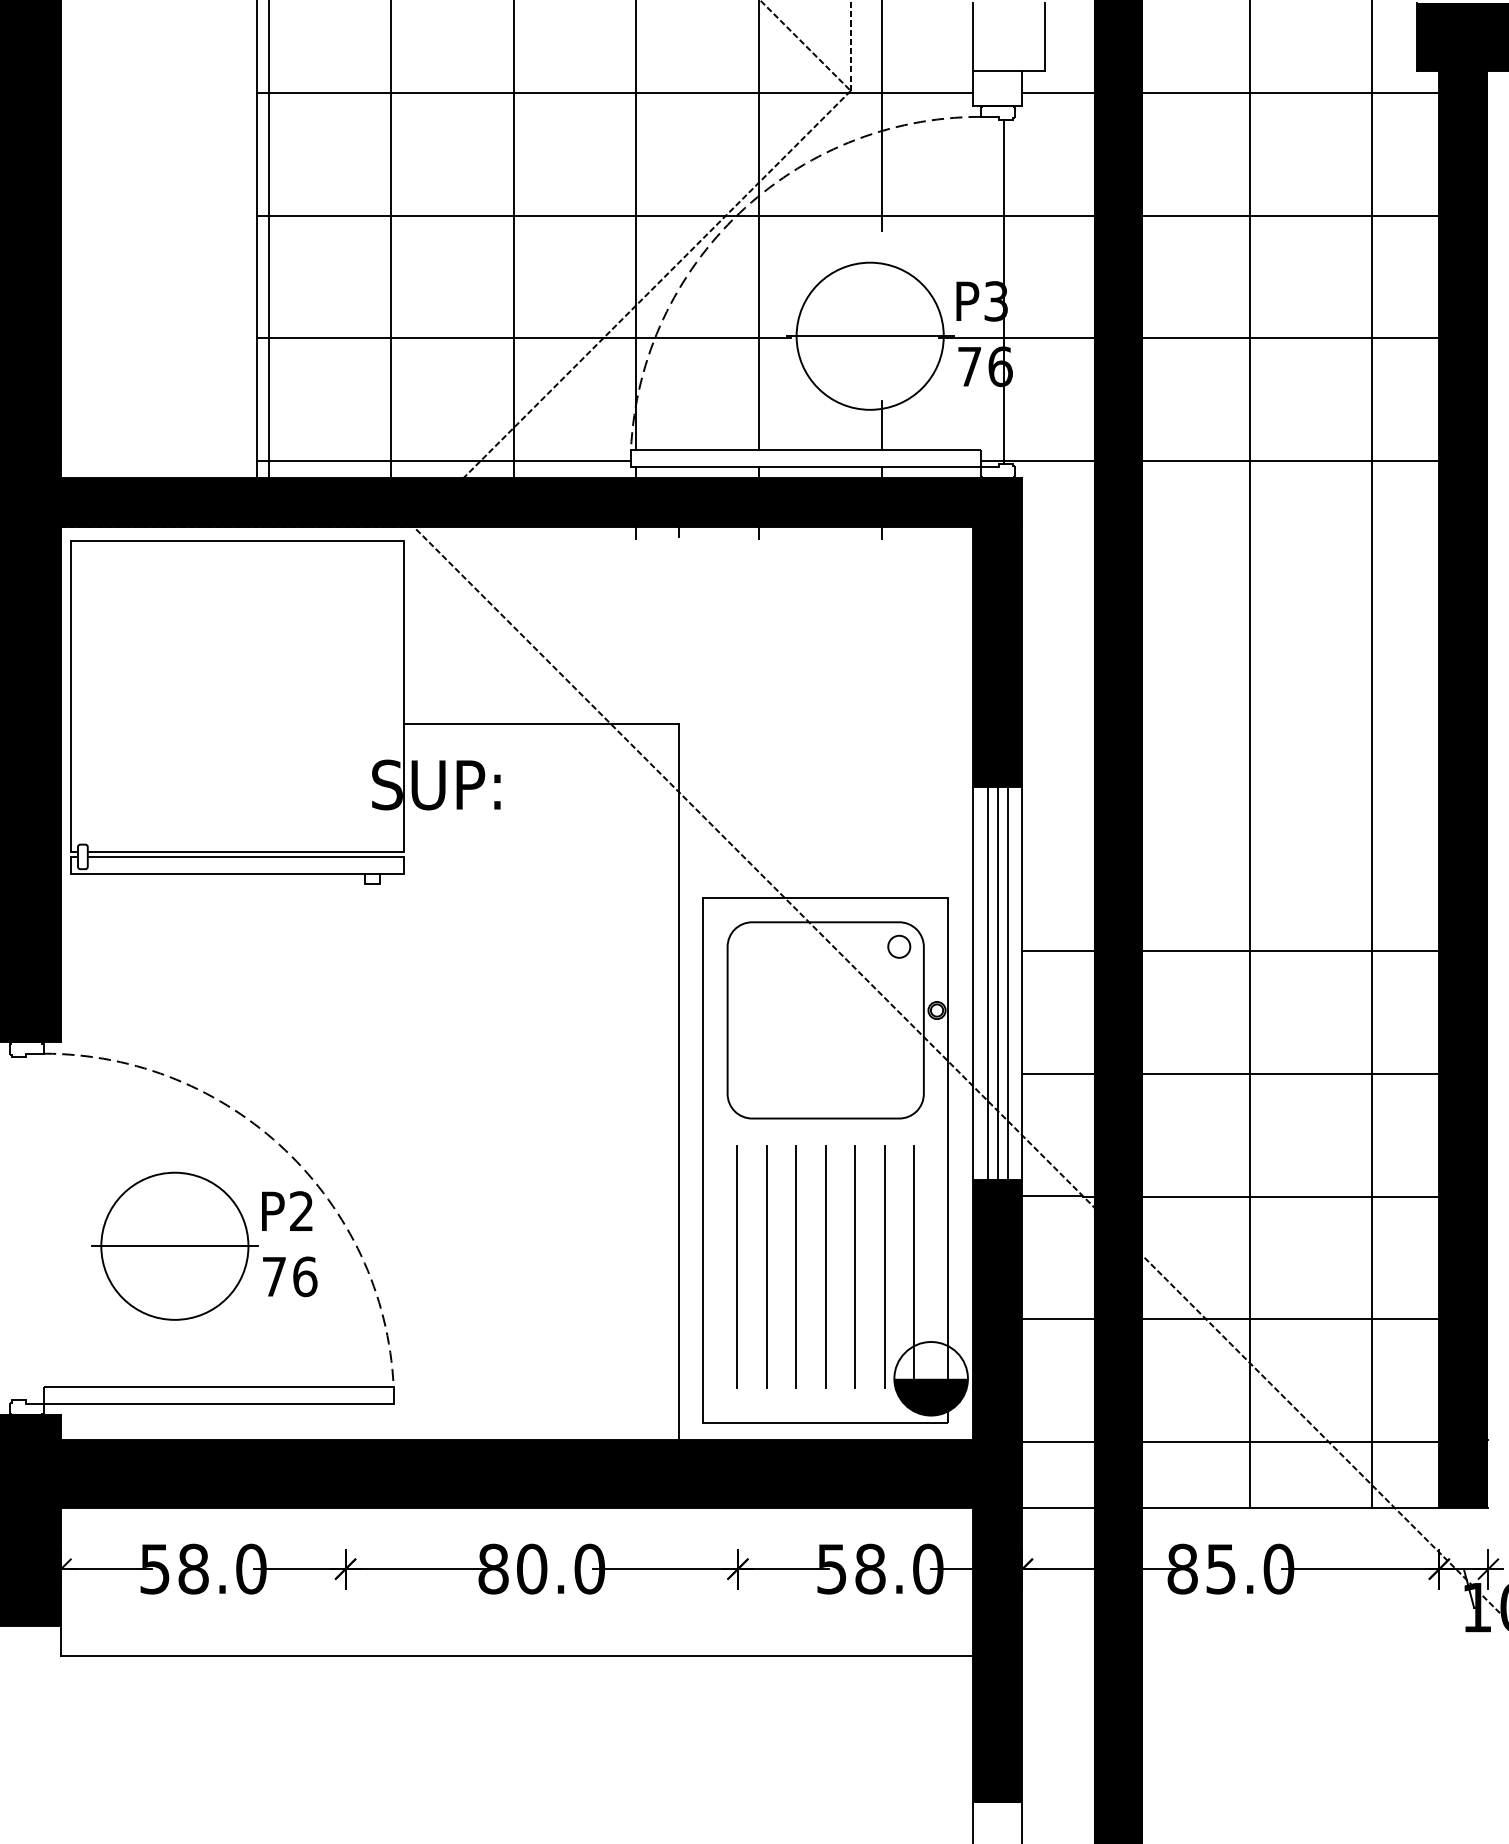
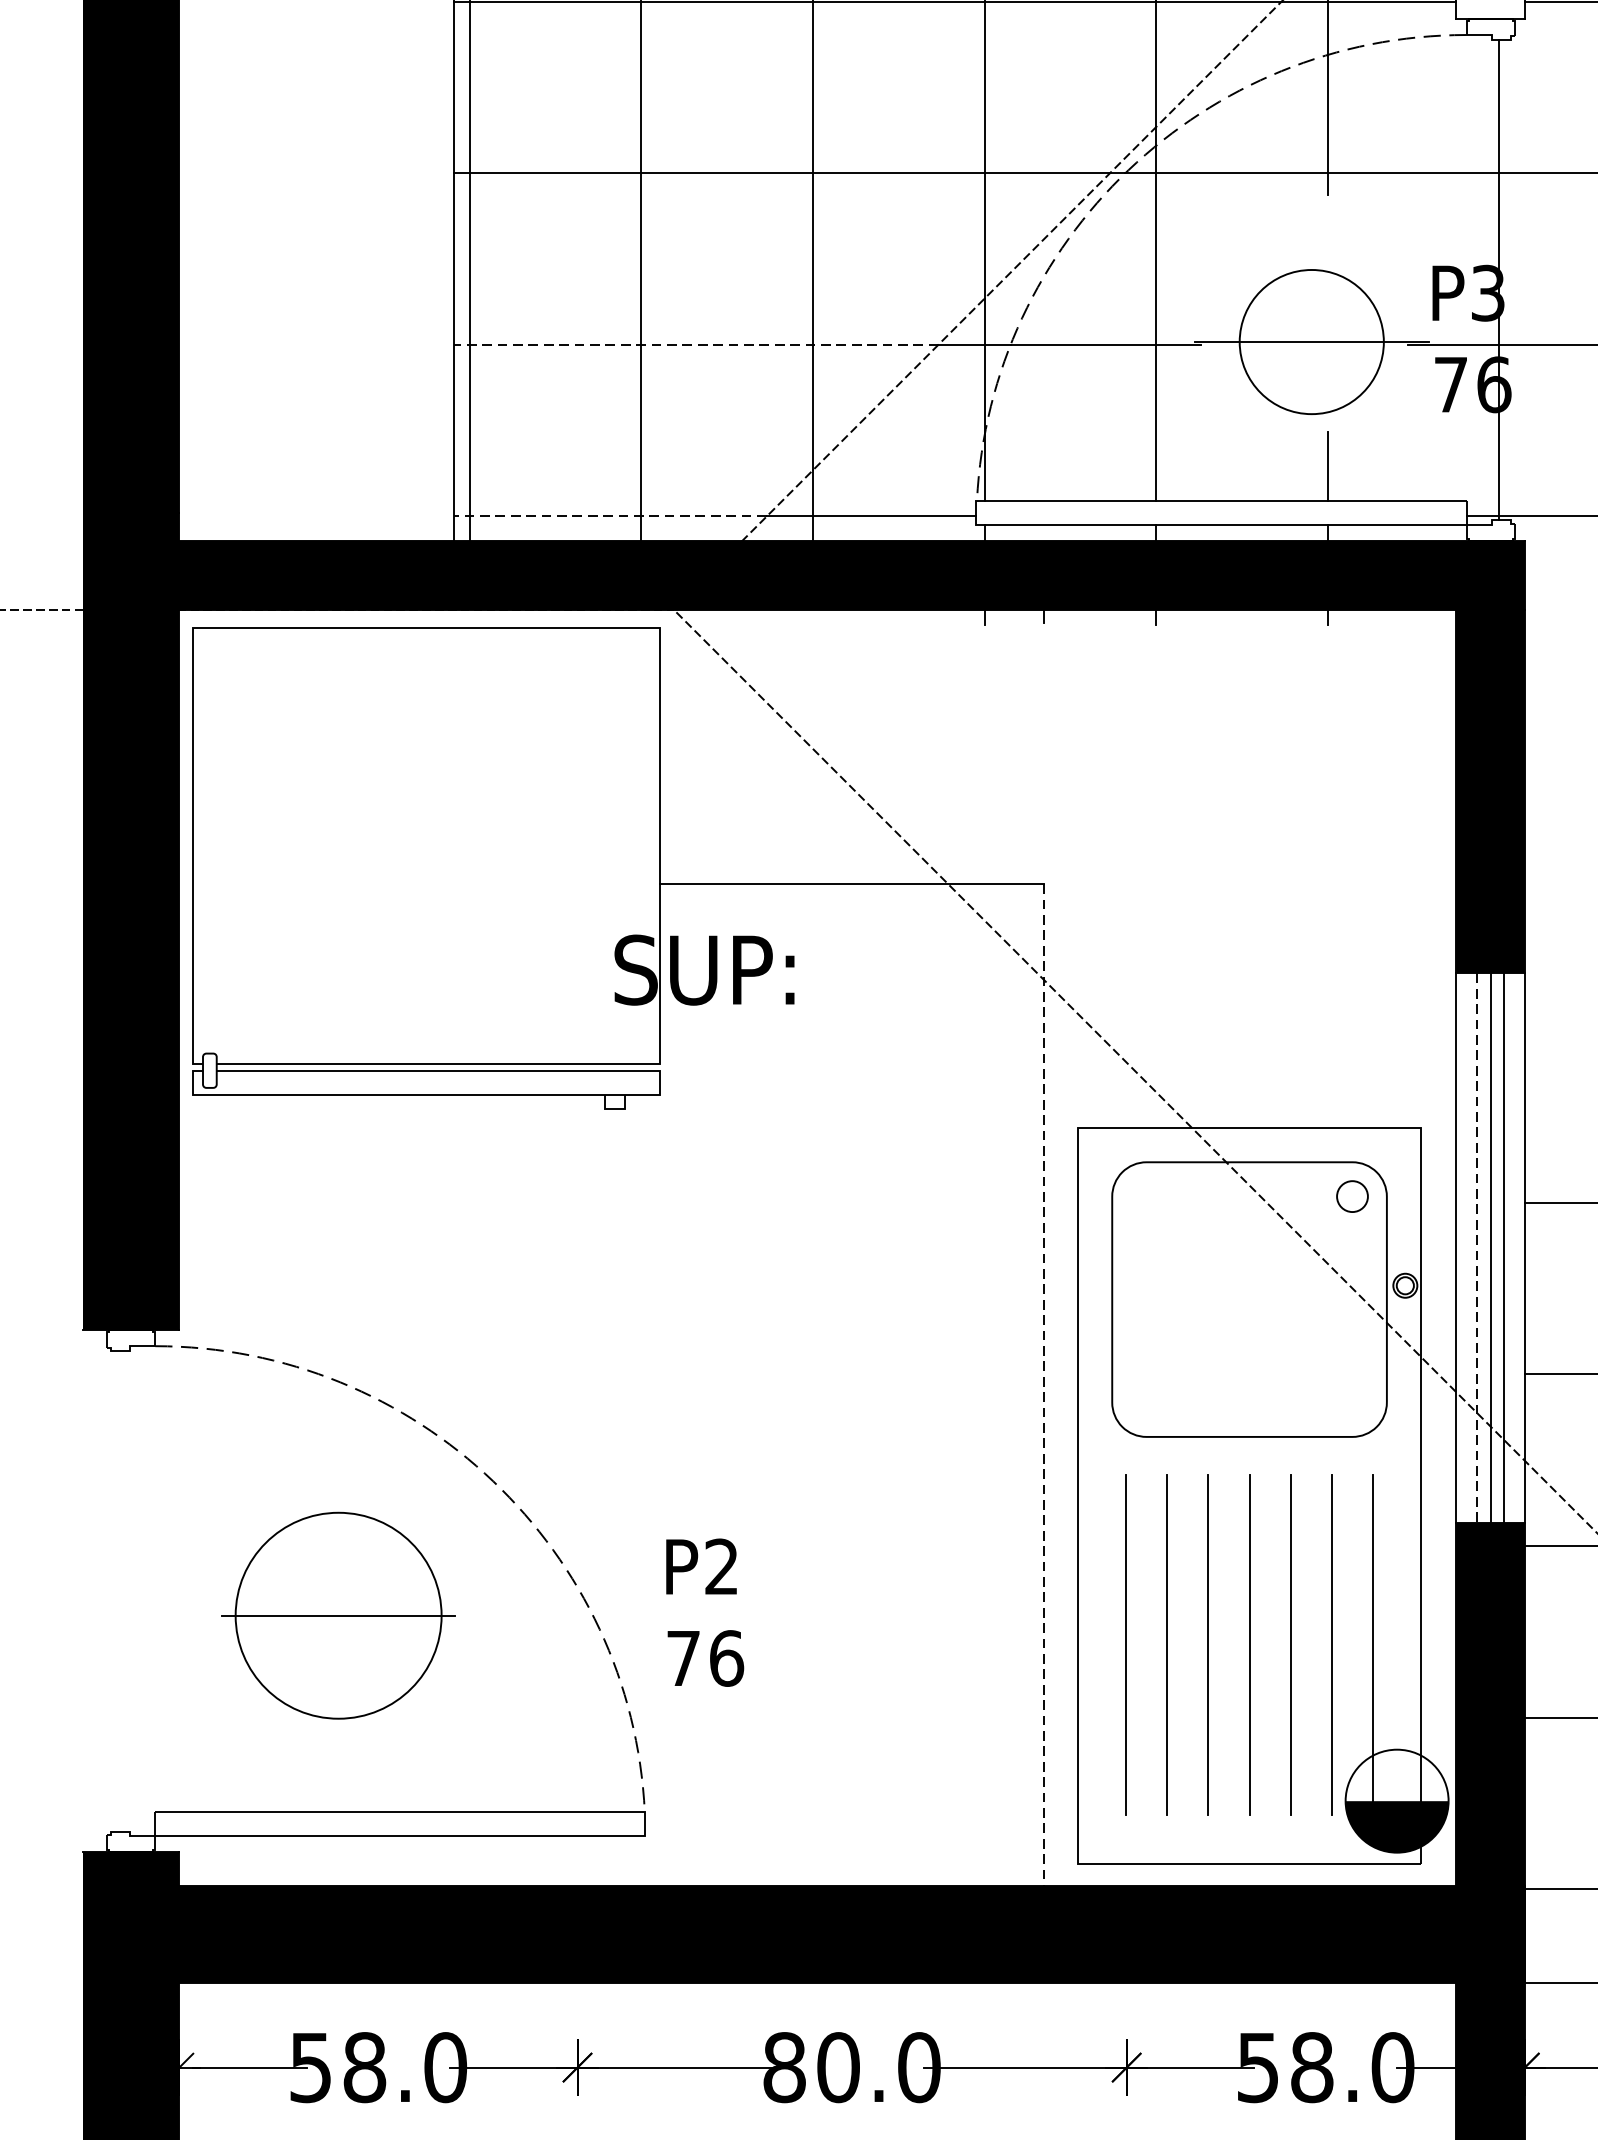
circle: (869, 335) -> (1310, 340), size x0.7
line: (429, 338) -> (694, 345), solid -> dashed
line: (369, 460) -> (611, 515), solid -> dashed
line: (988, 984) -> (1477, 1249), solid -> dashed
line: (679, 1082) -> (1044, 1386), solid -> dashed
text: (289, 1244) -> (704, 1613), moved

